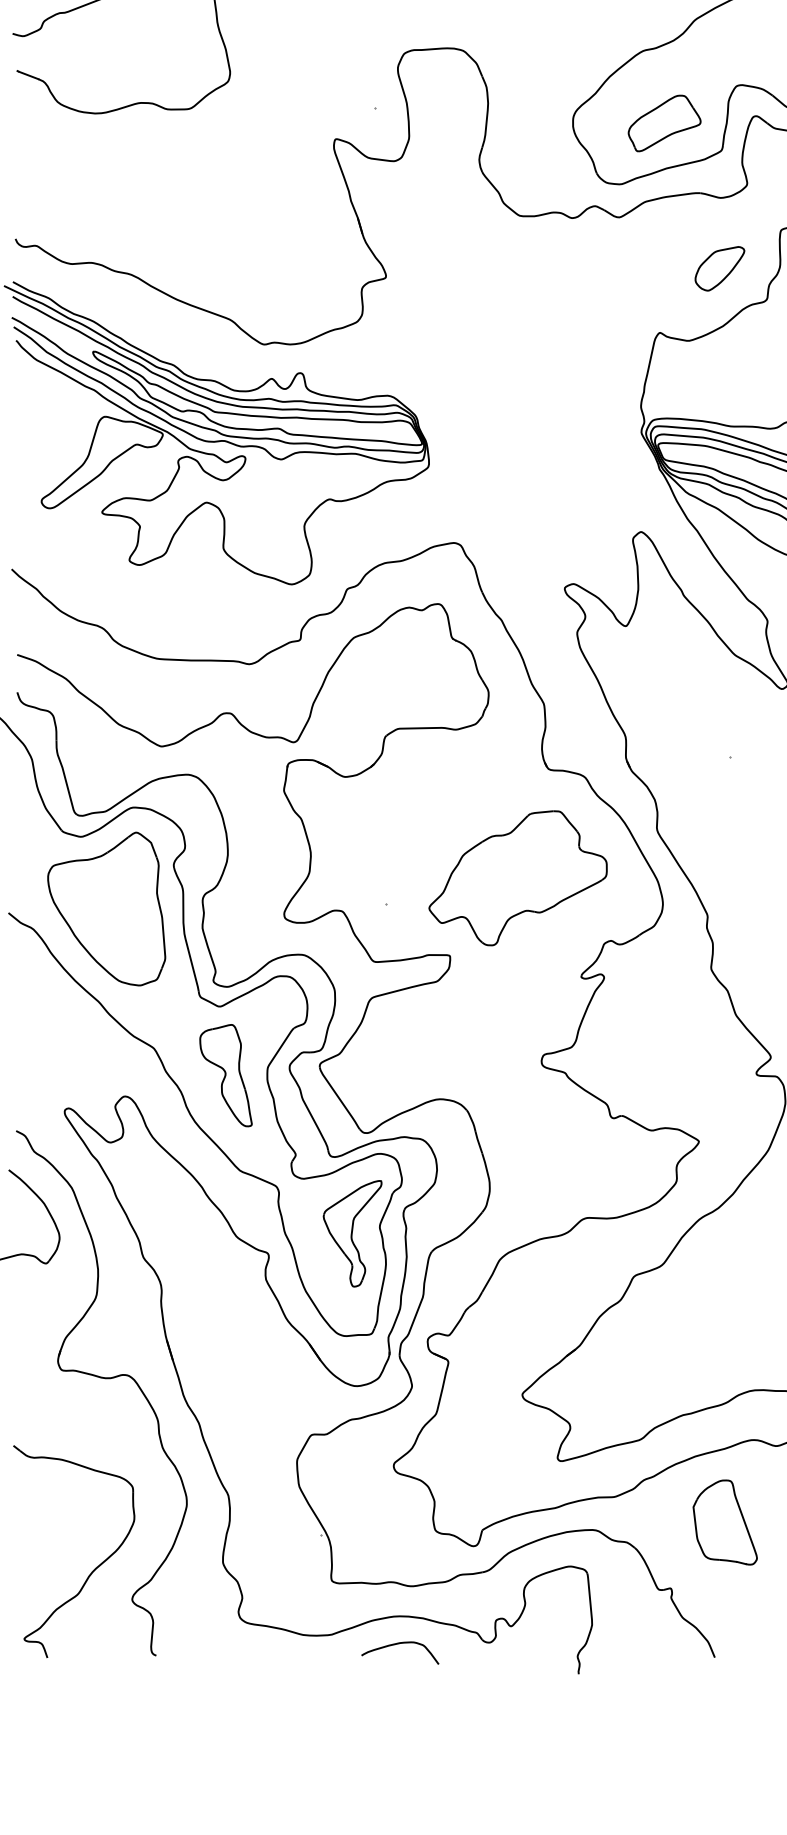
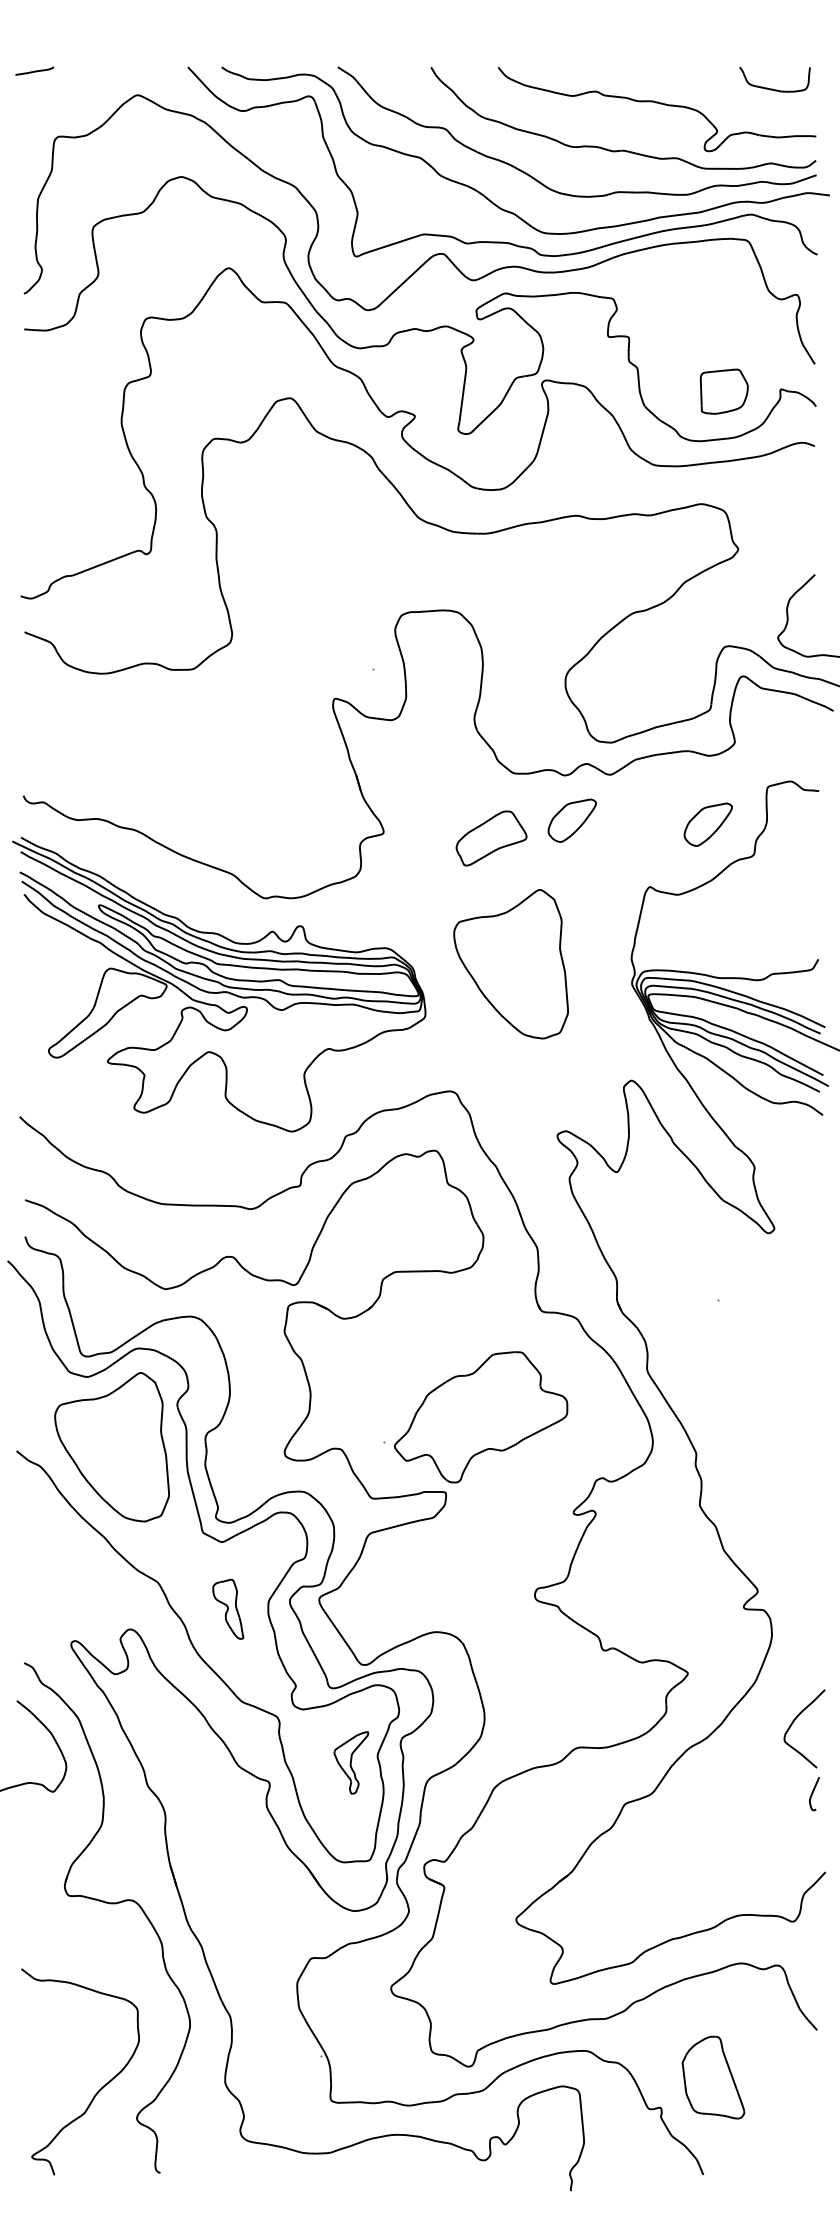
part: (664, 123) -> (491, 838), moved
part: (579, 264) -> (571, 820), added
part: (516, 412) -> (510, 964), added
part: (518, 878) -> (481, 1417), moved
part: (226, 1075) -> (228, 1609), size x0.6
part: (352, 1233) -> (351, 1762), size x0.6
part: (725, 1522) -> (713, 2077), moved
curve: (398, 1644) -> (395, 2162), removed

